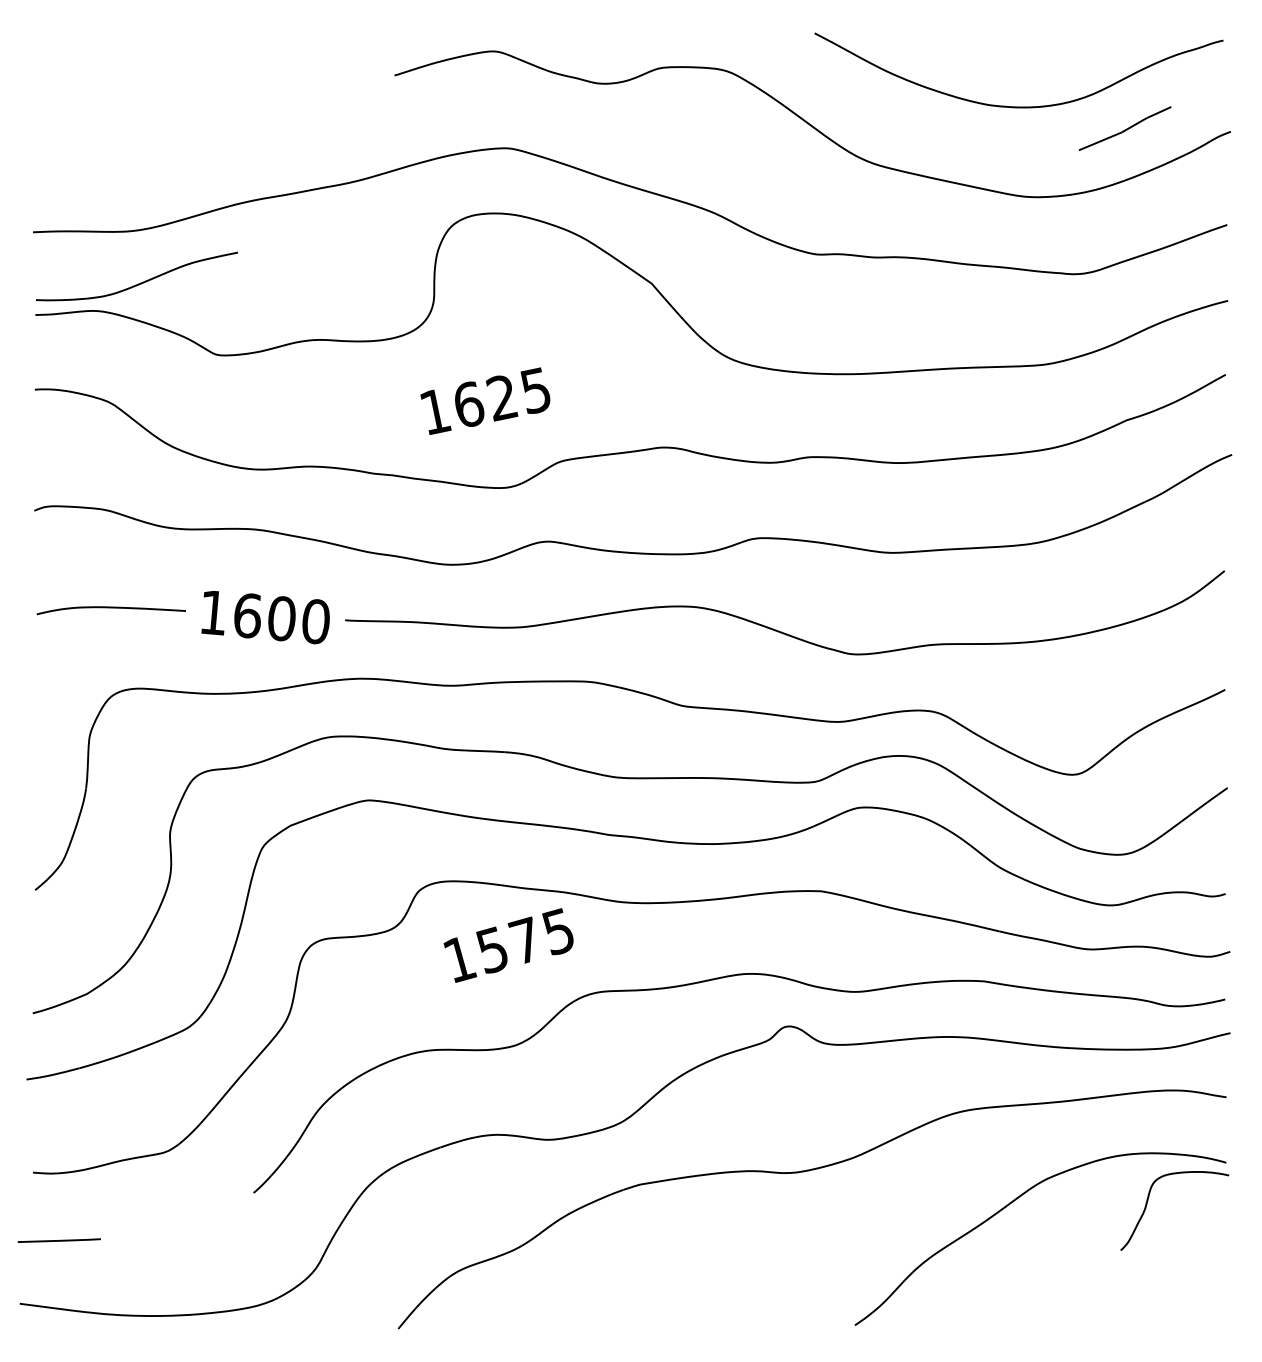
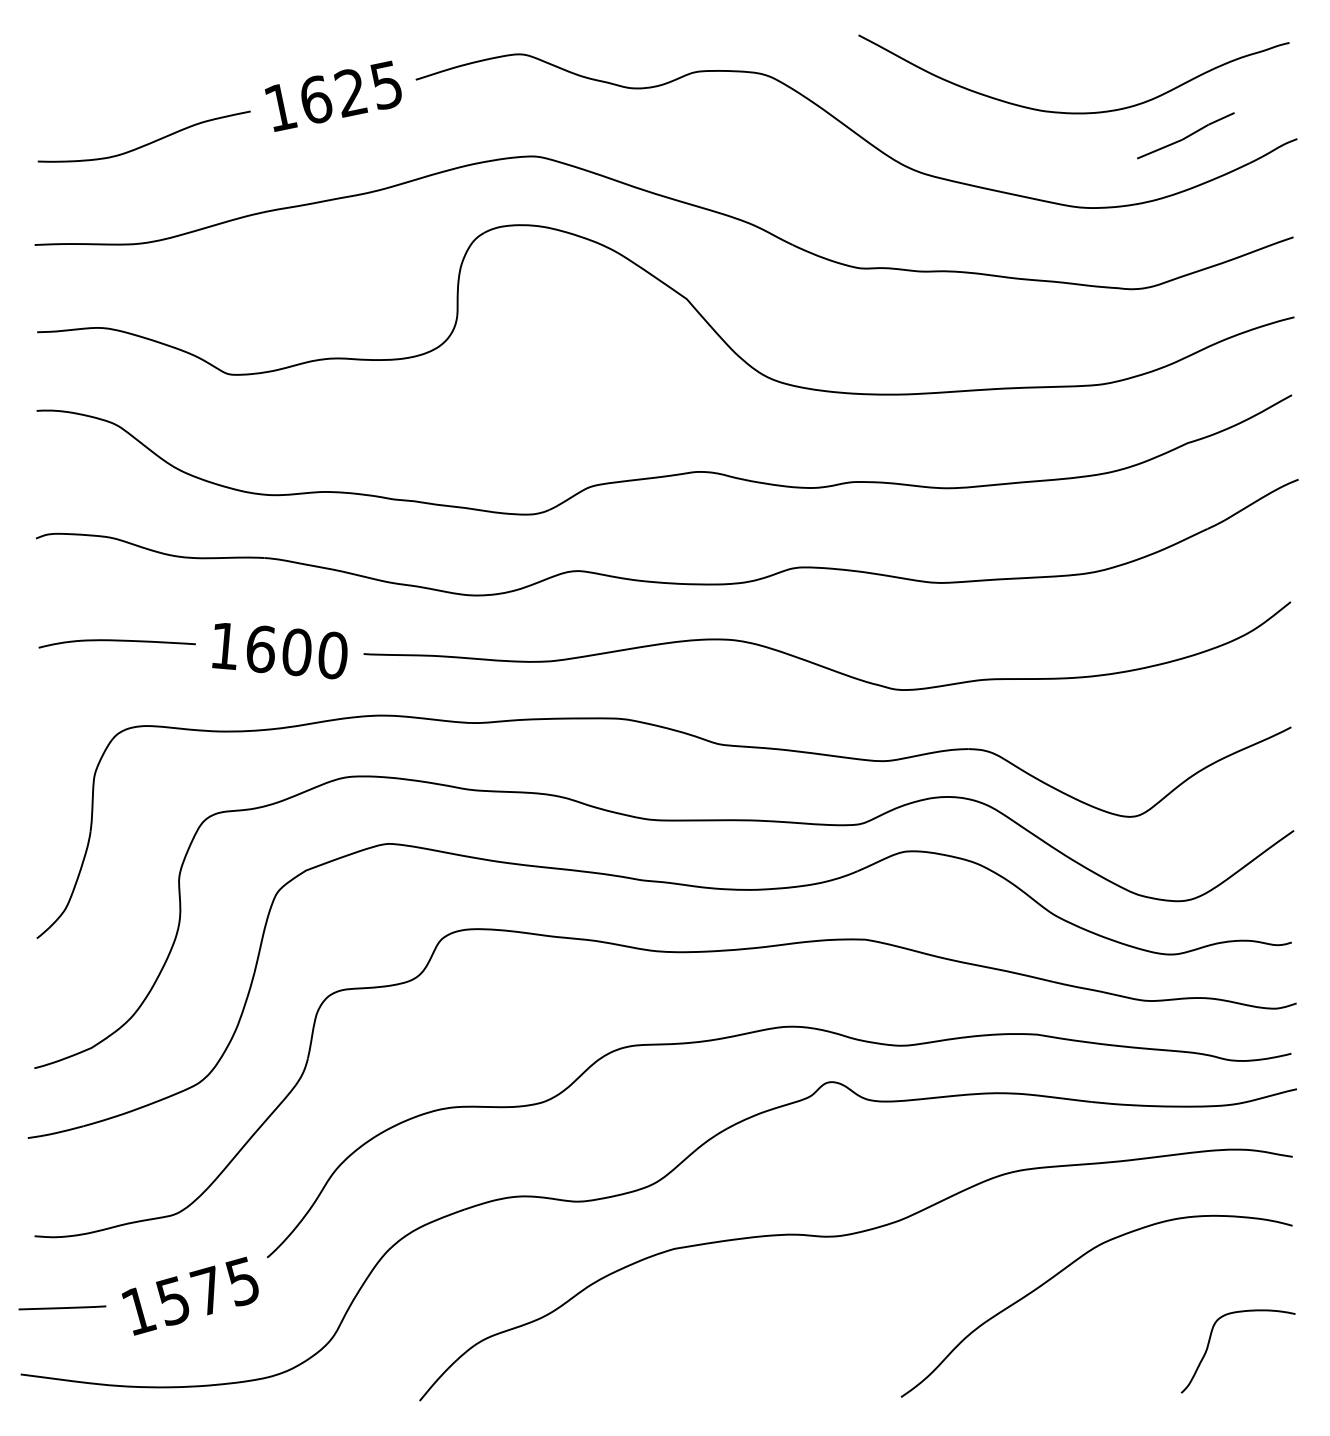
curve: (140, 282) -> (147, 142), moved
text: (485, 400) -> (333, 95), moved
text: (508, 945) -> (190, 1296), moved
curve: (1148, 1201) -> (1210, 1341), moved

